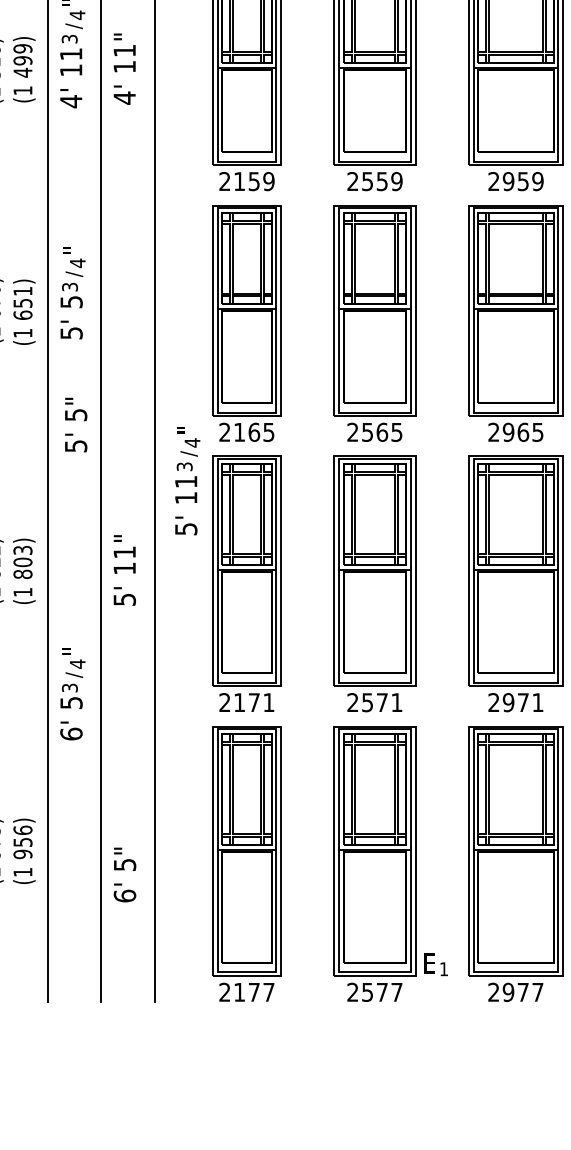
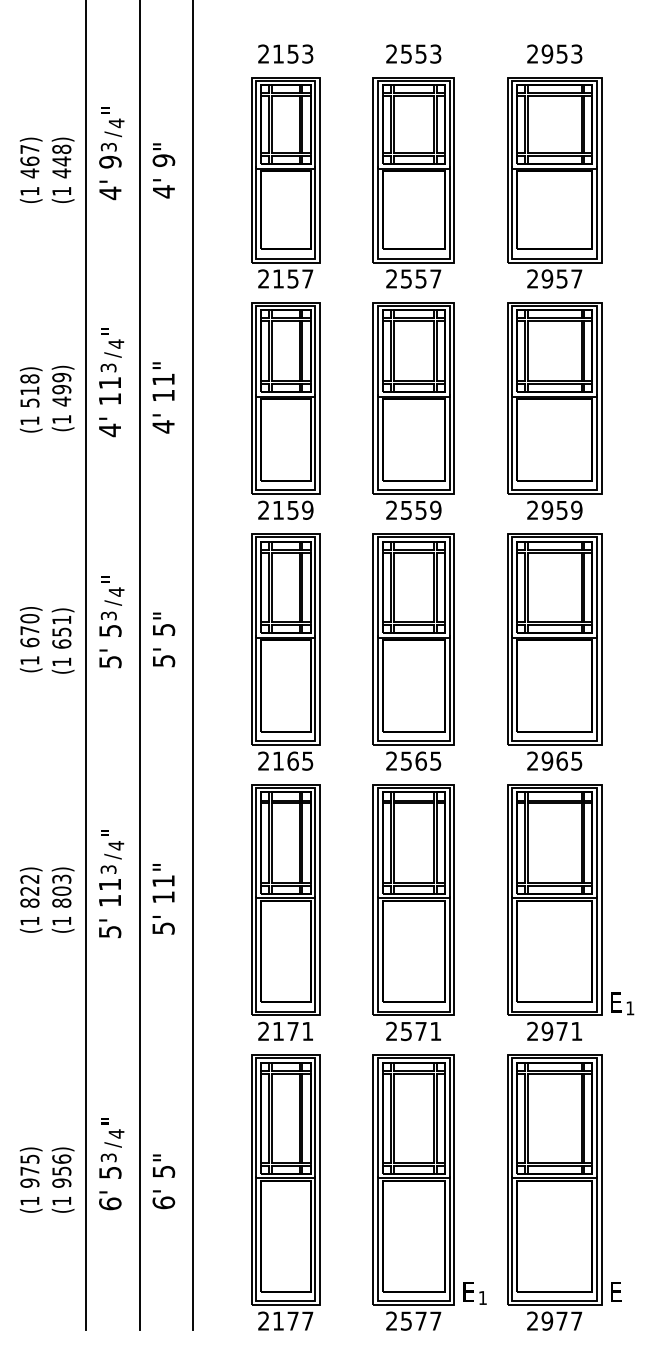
text: (76, 424) -> (164, 639), moved
text: (187, 481) -> (111, 884), moved
text: (72, 694) -> (111, 1164), moved
text: (124, 874) -> (163, 1181), moved

